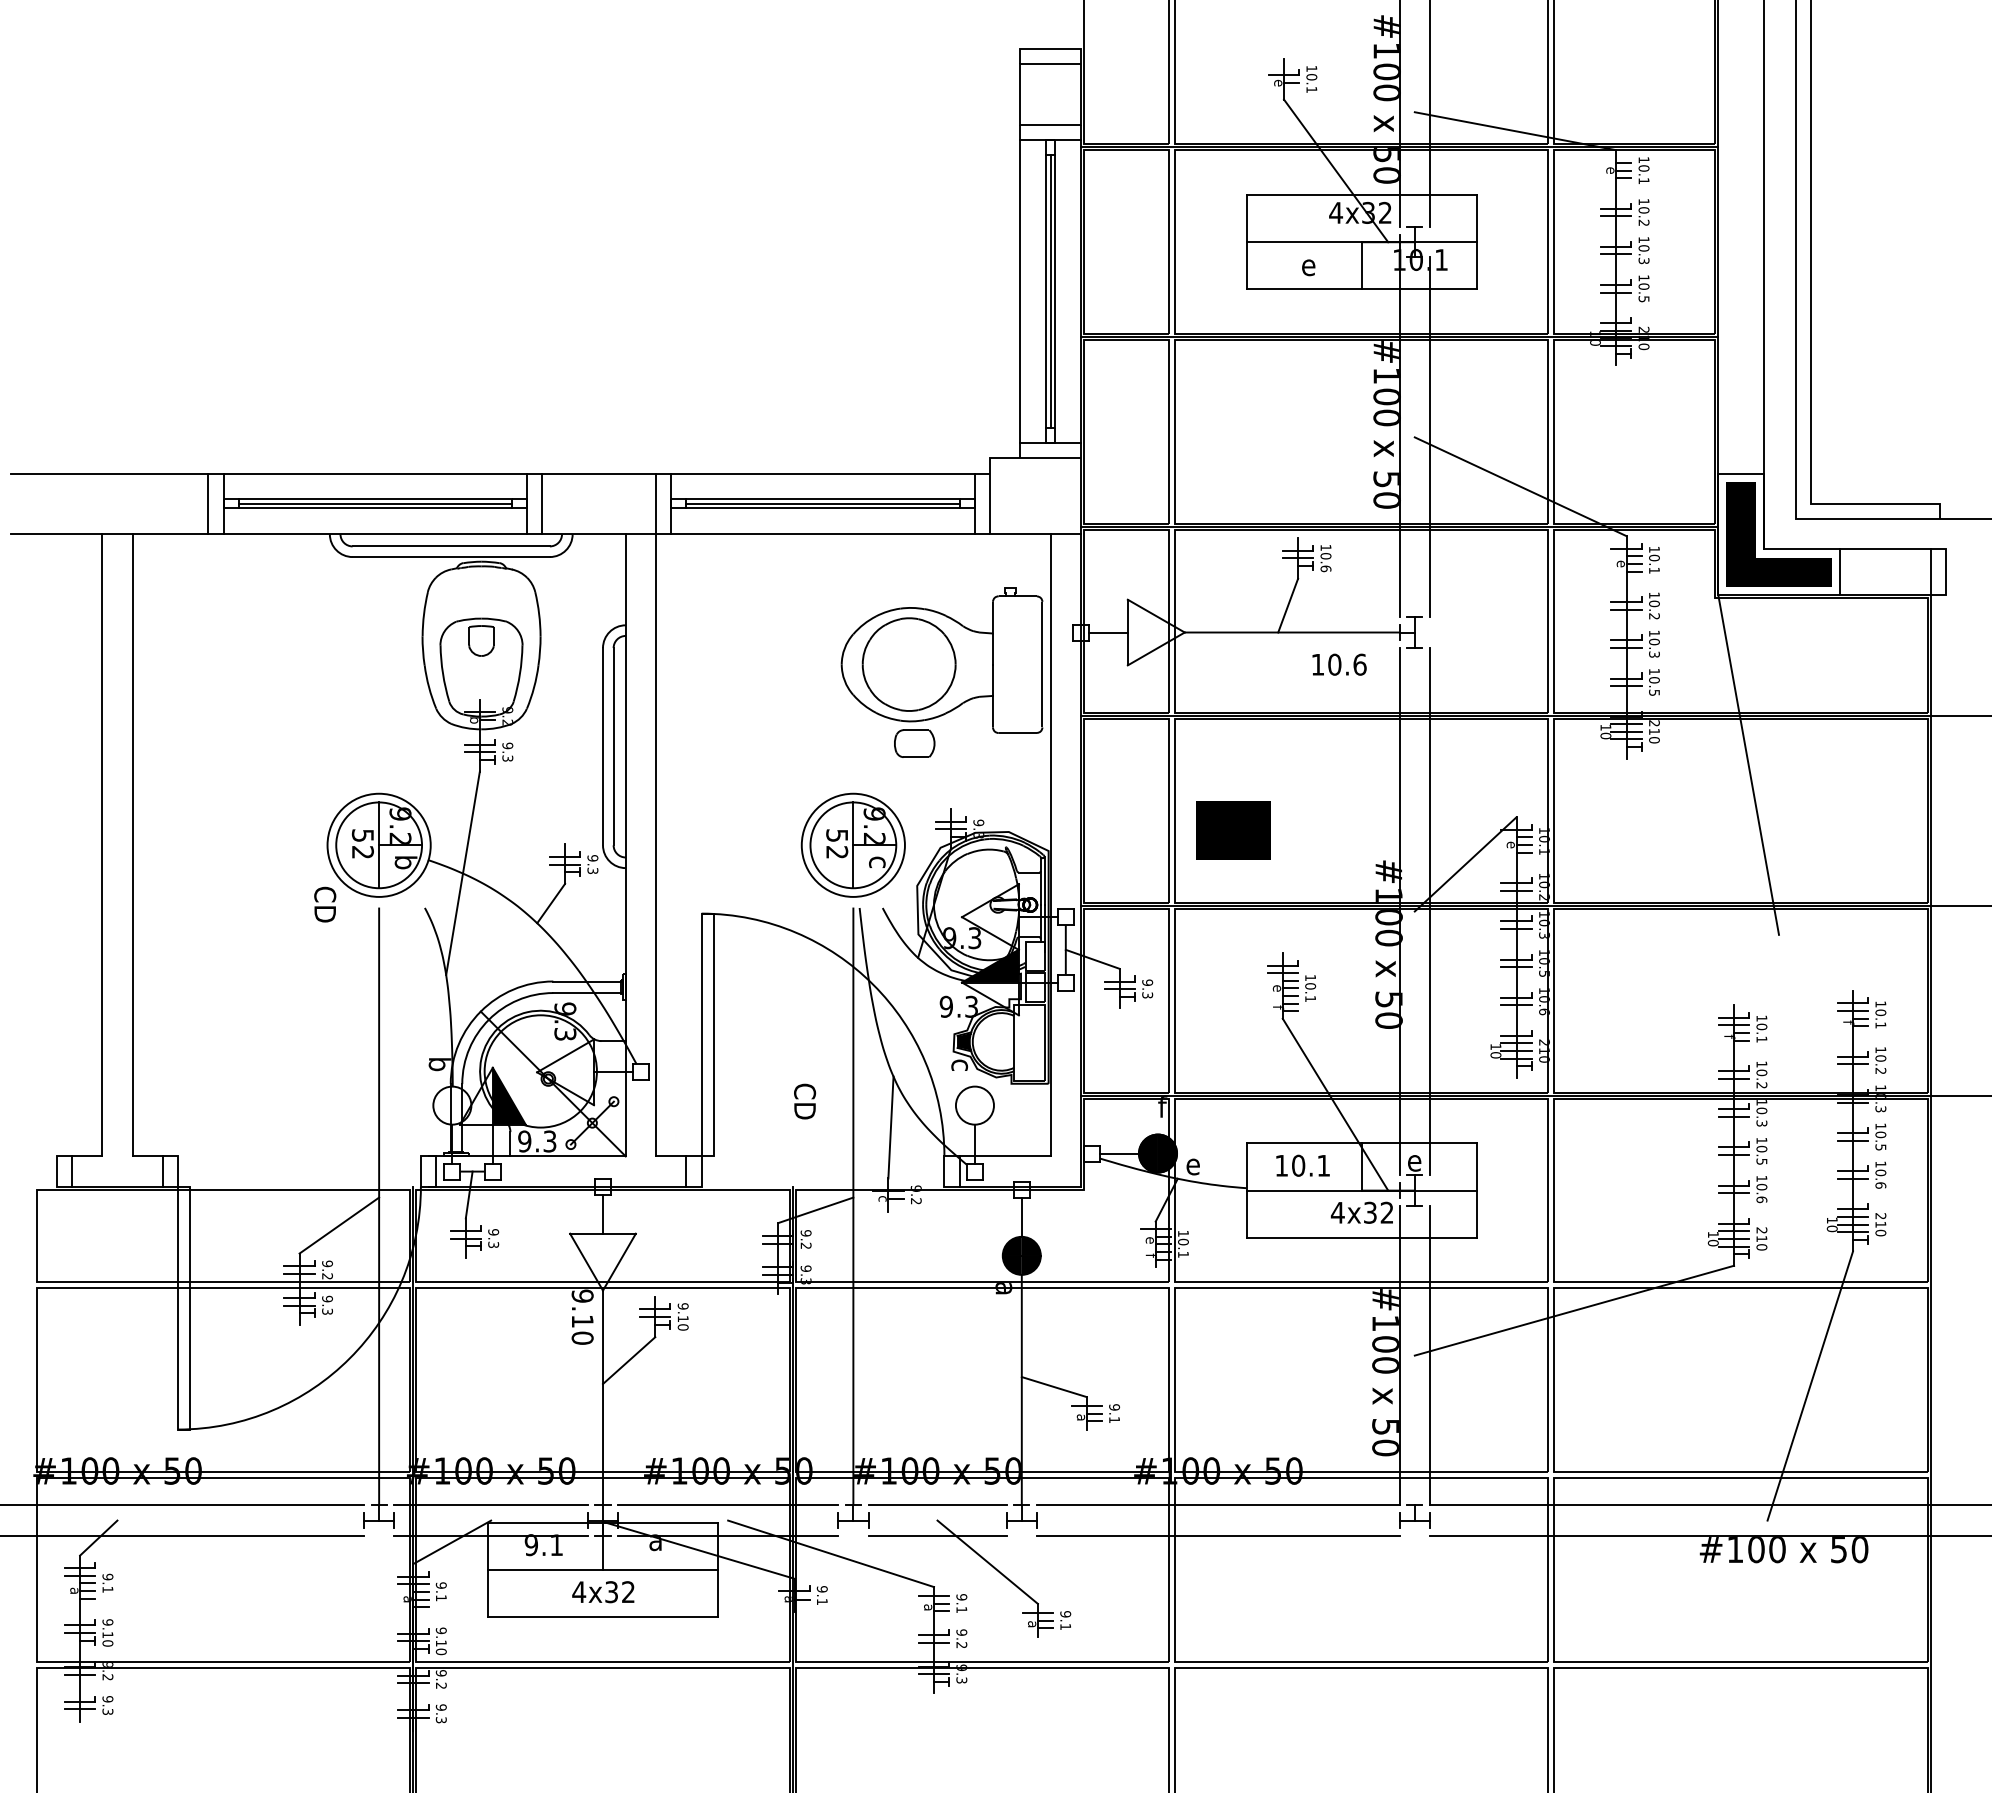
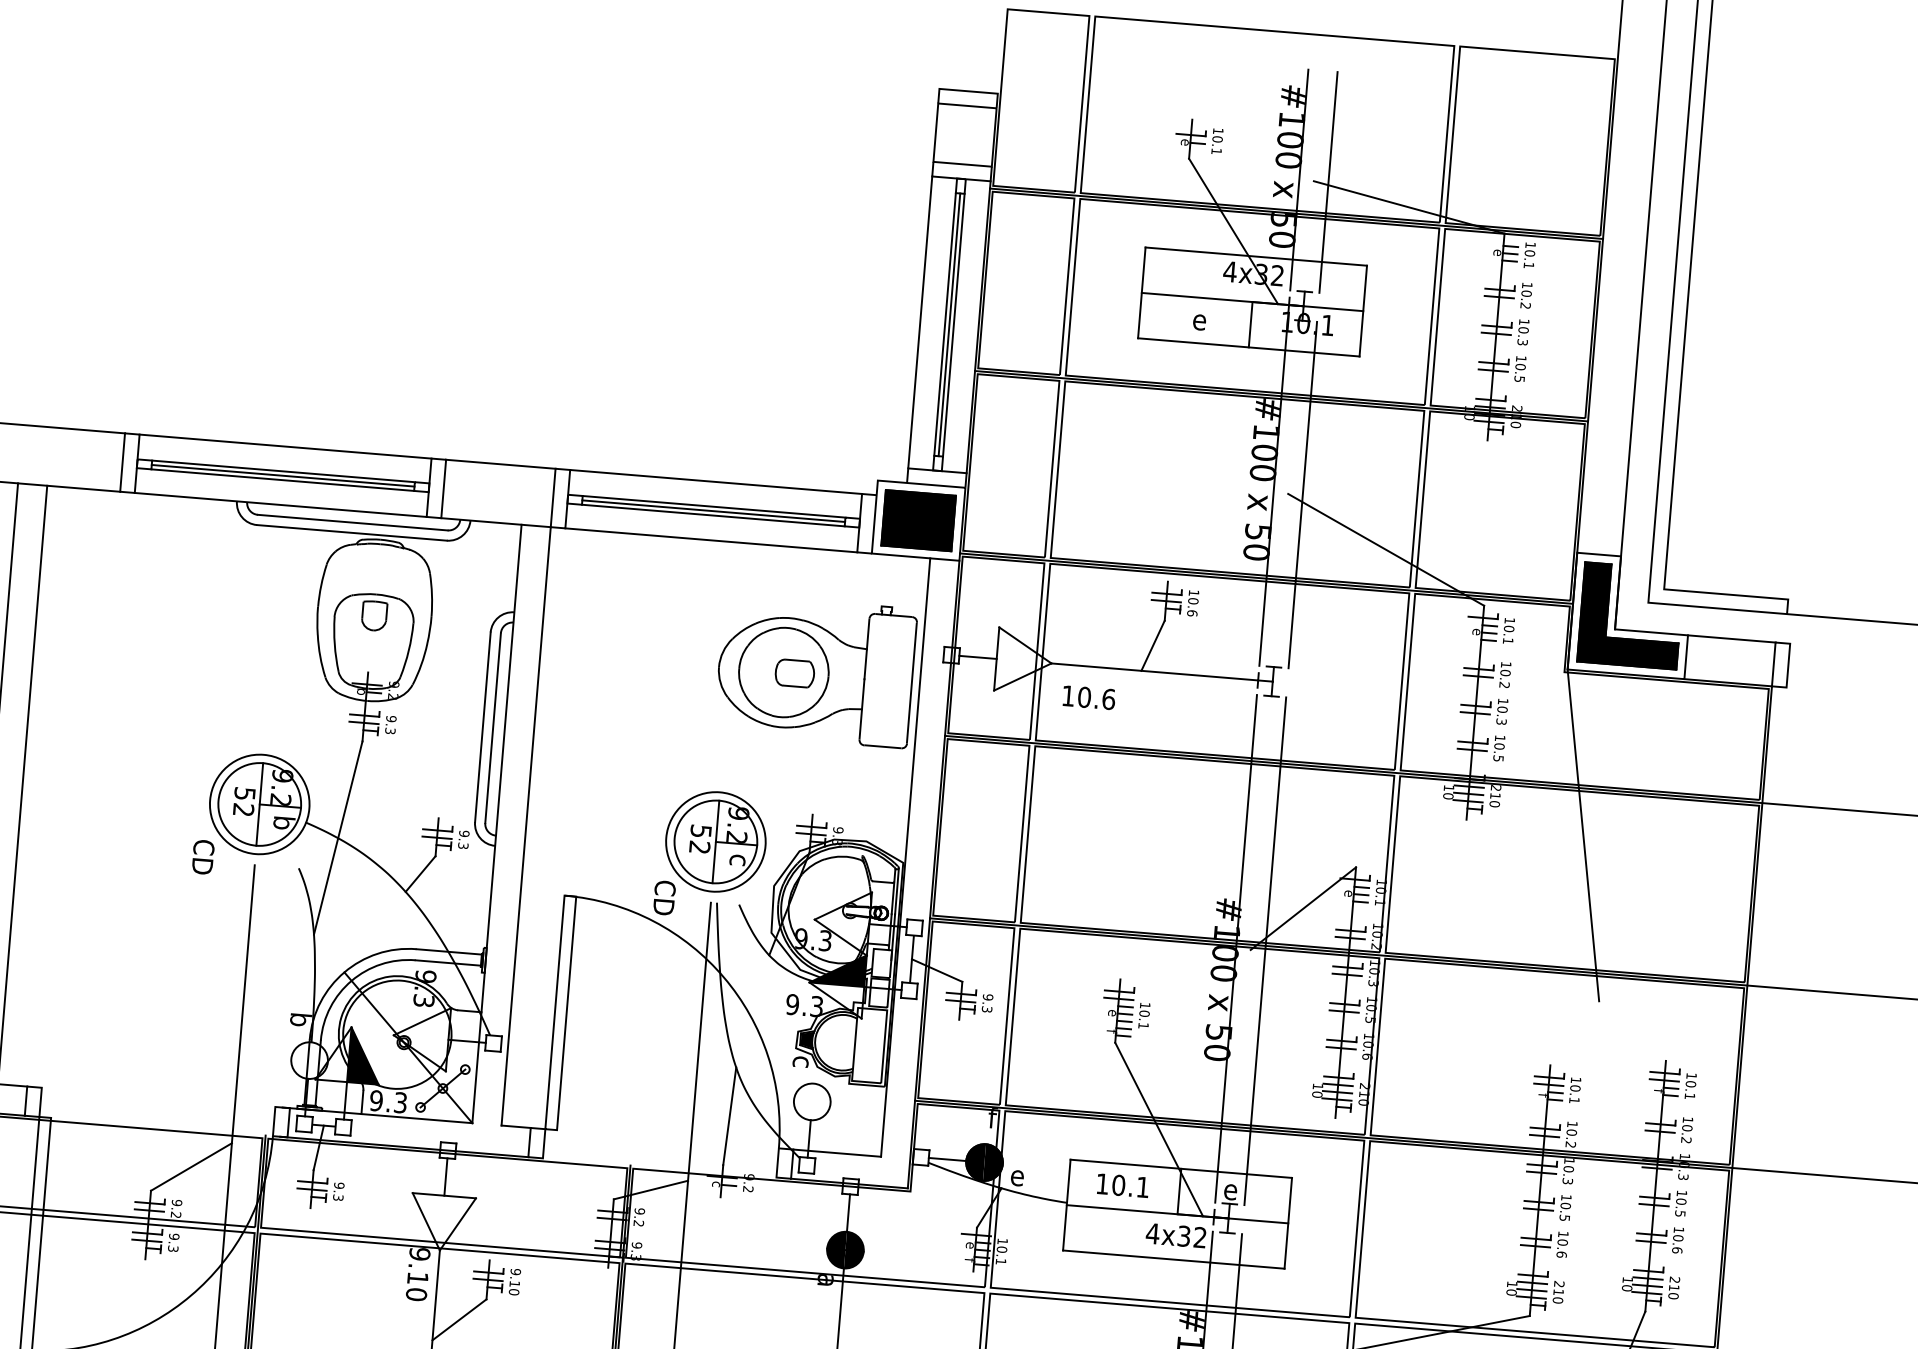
text: (1339, 664) -> (1089, 697), moved
part: (914, 743) -> (794, 673), moved
part: (1233, 830) -> (918, 520), moved
text: (805, 1101) -> (664, 897), moved

